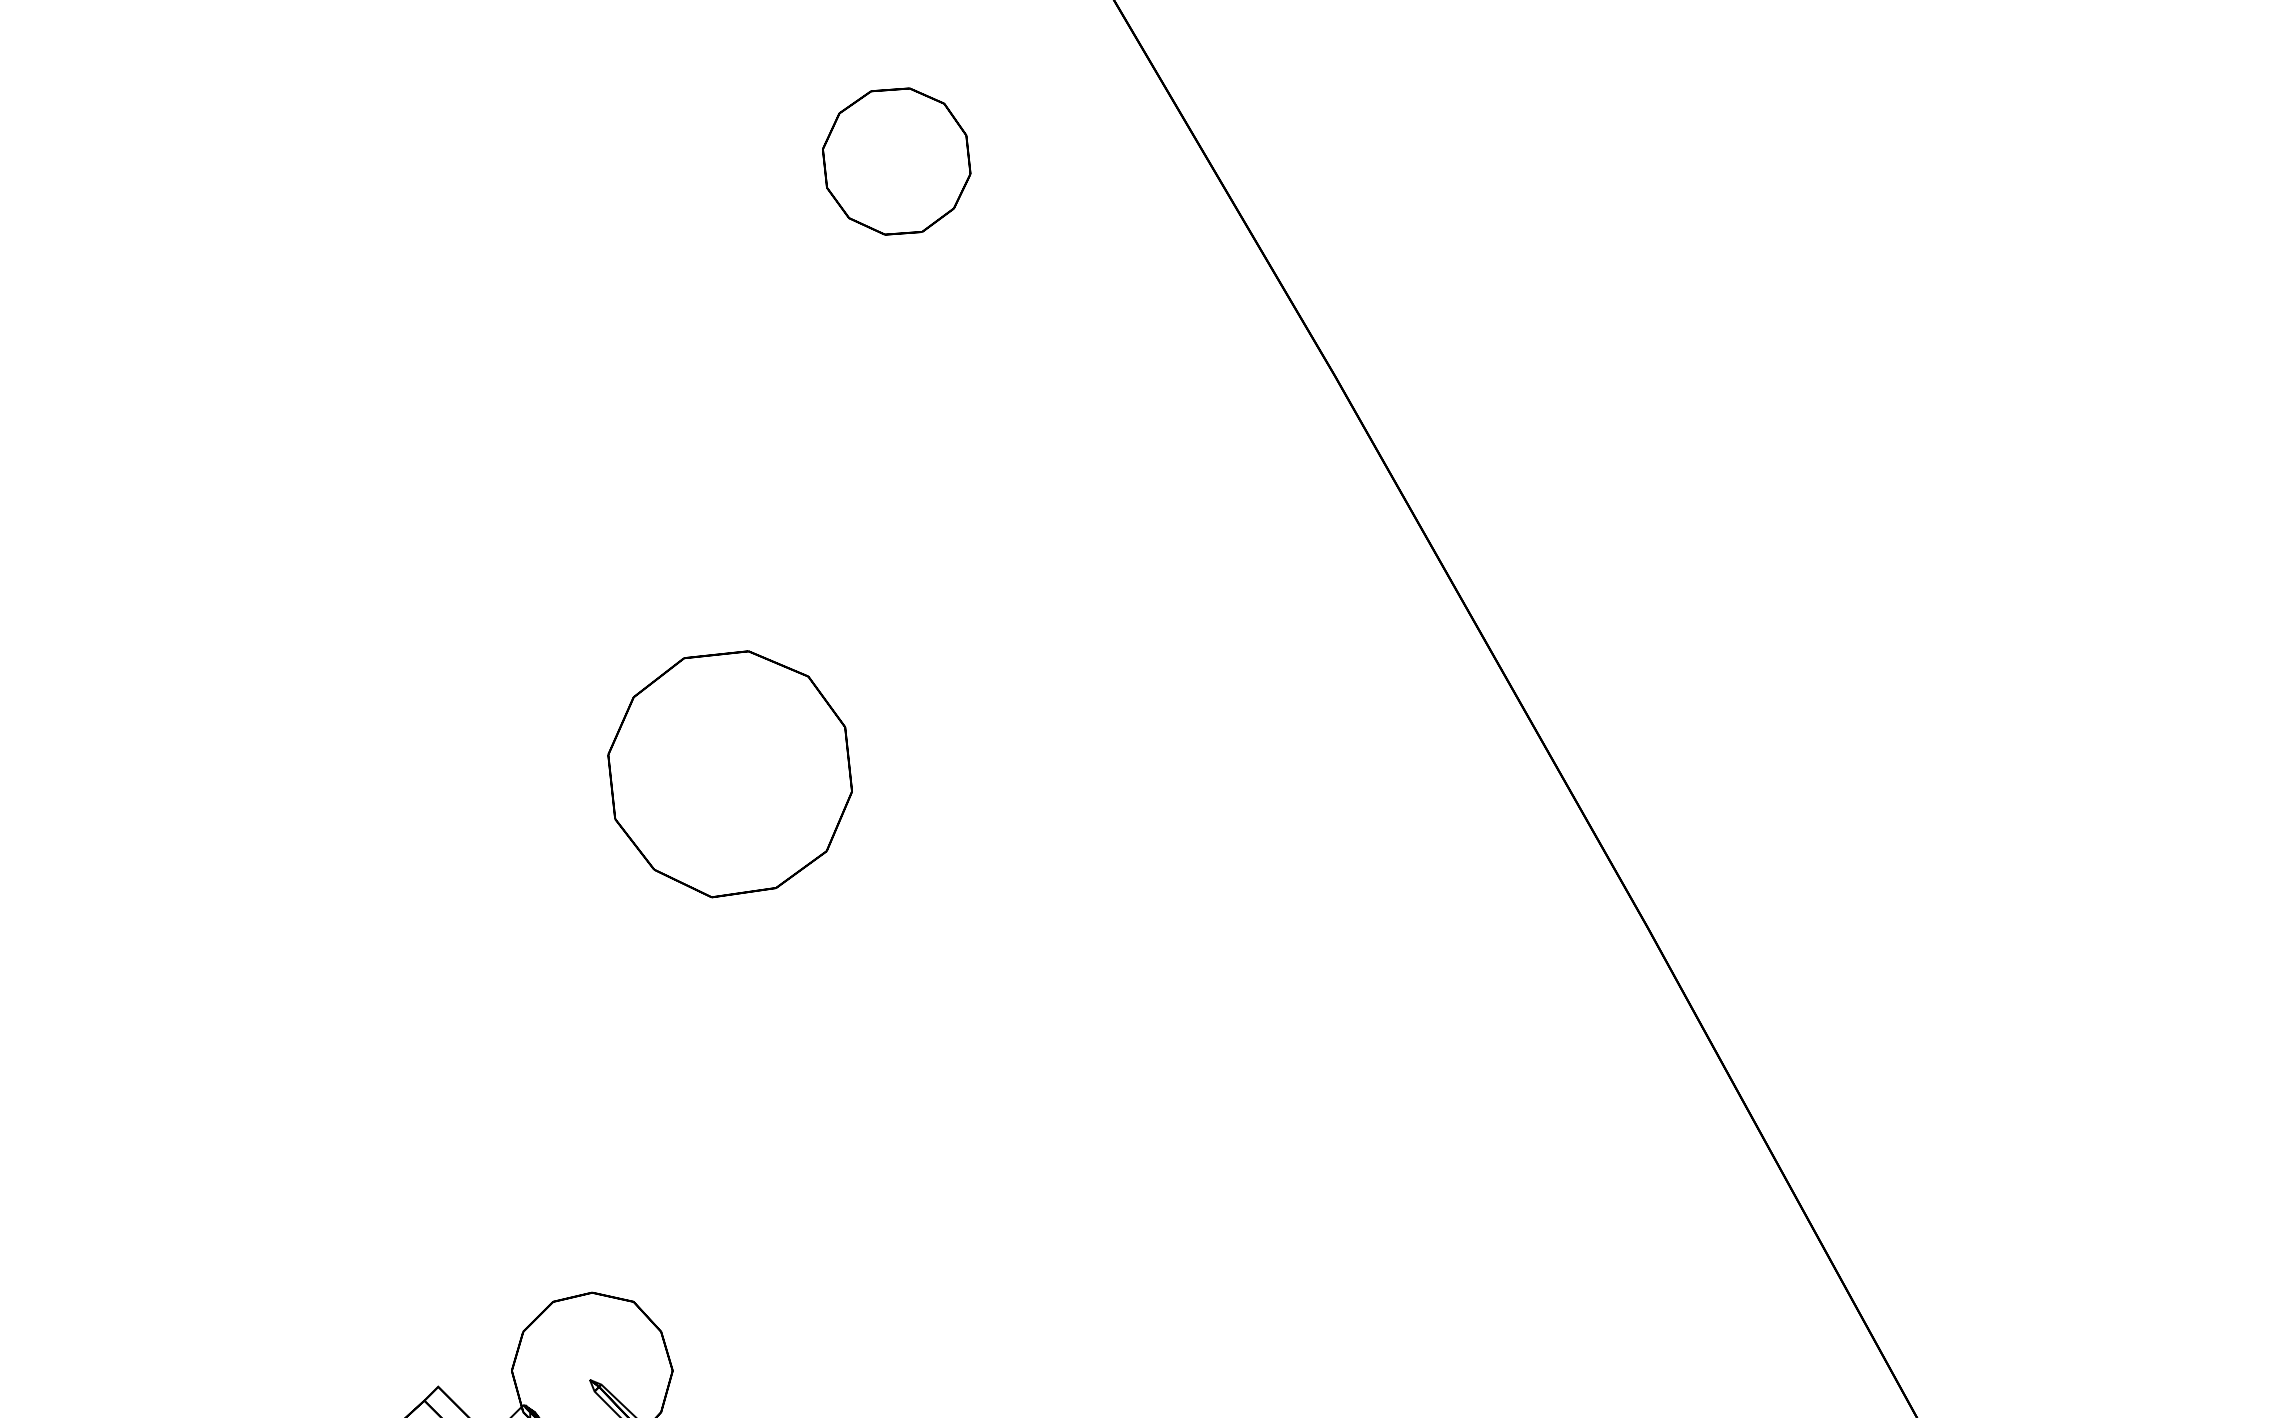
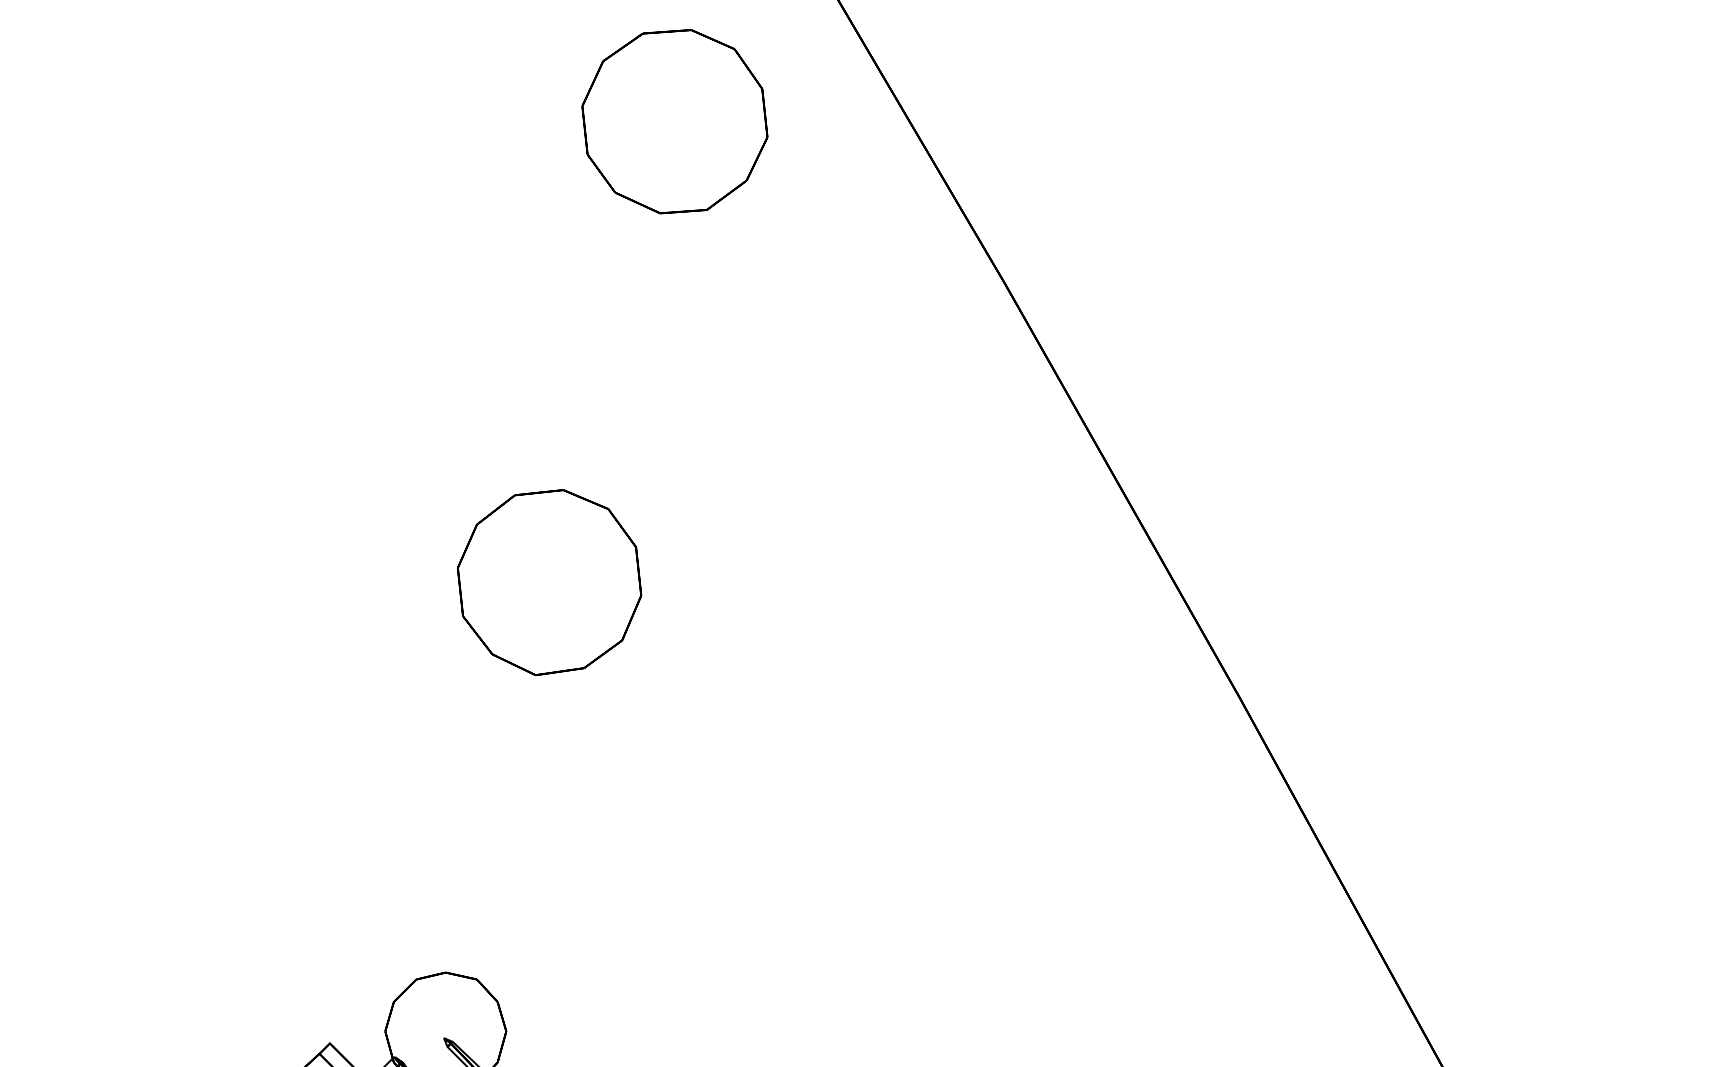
part: (896, 161) -> (674, 121), size x1.67

